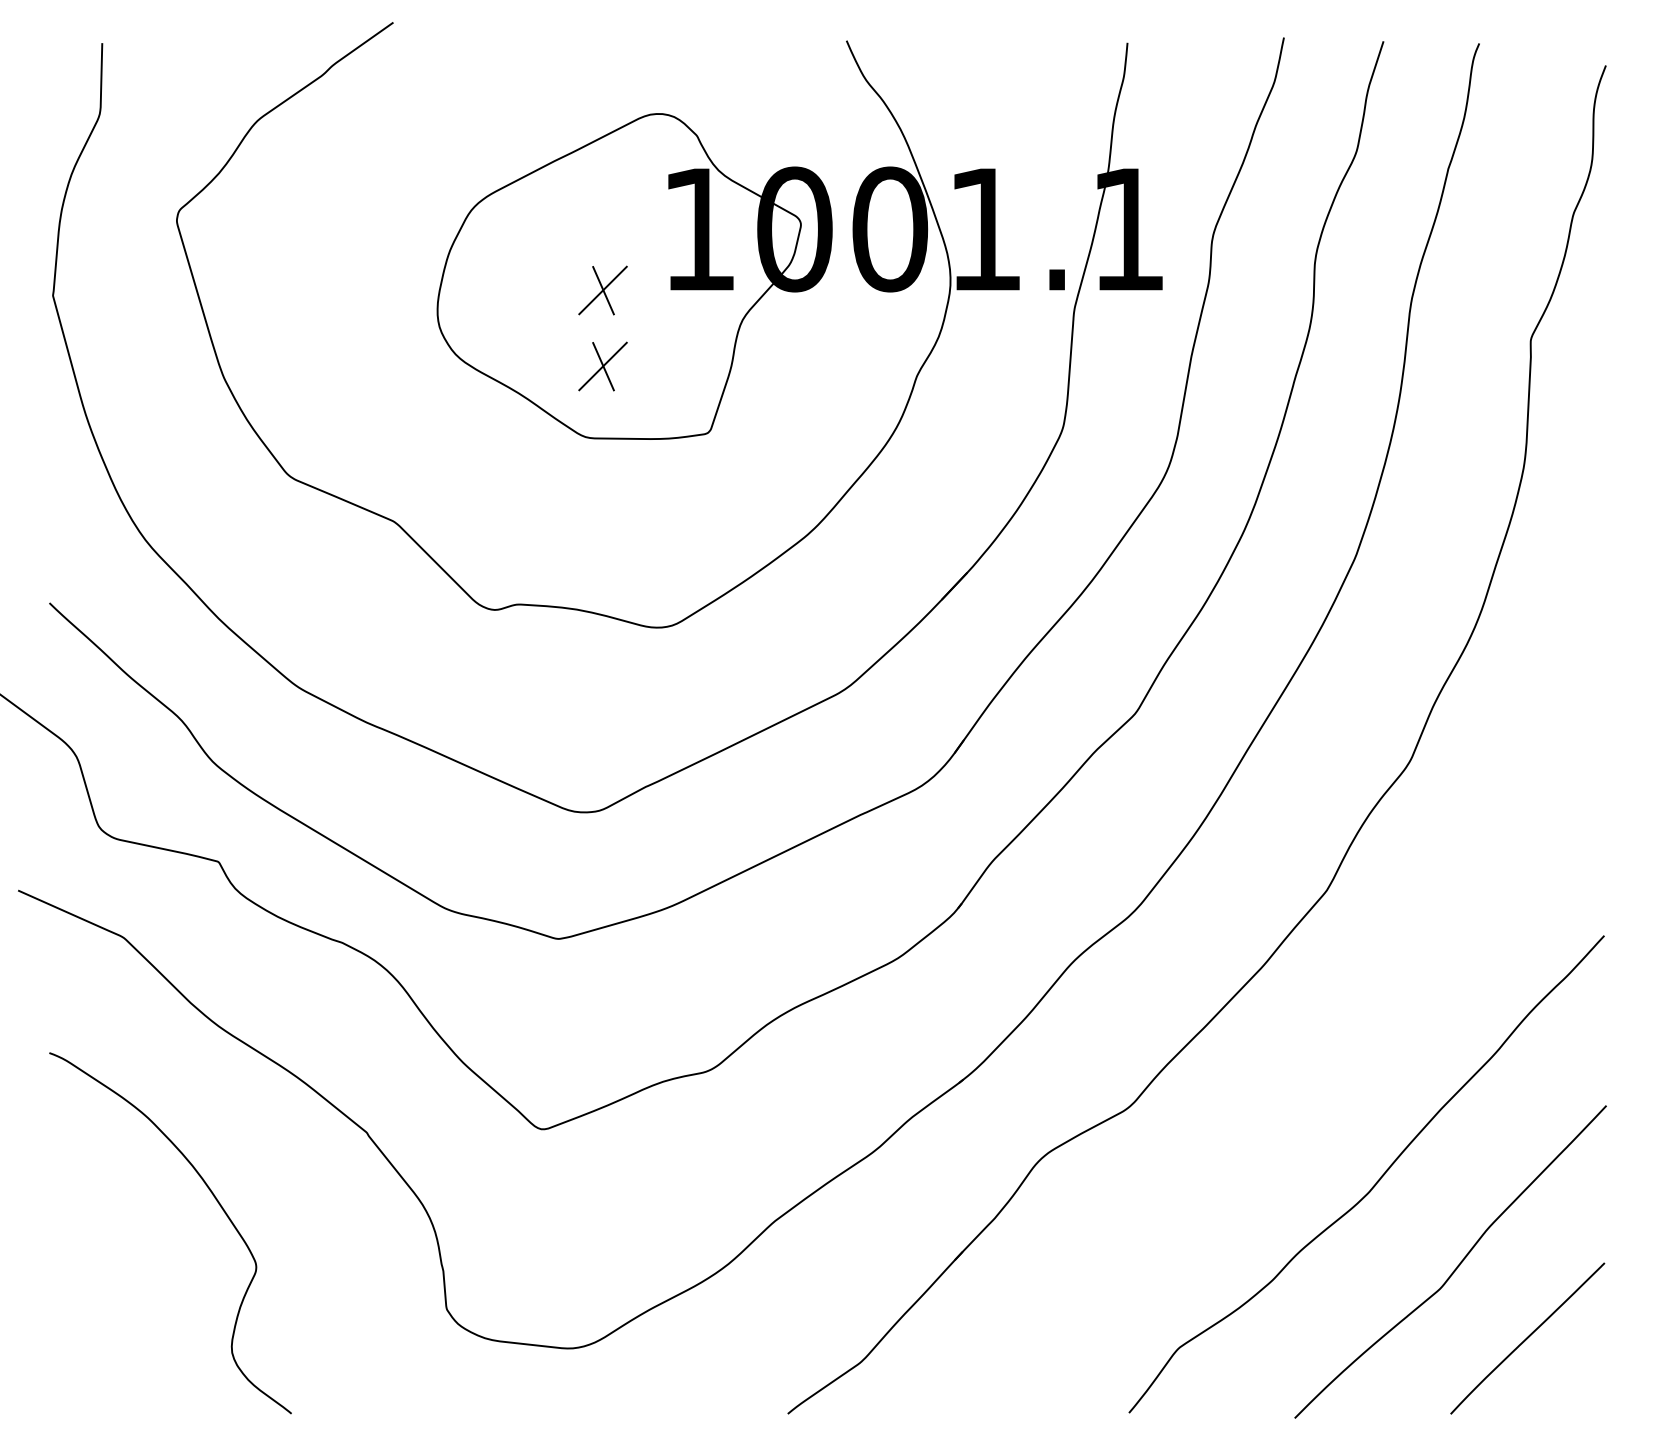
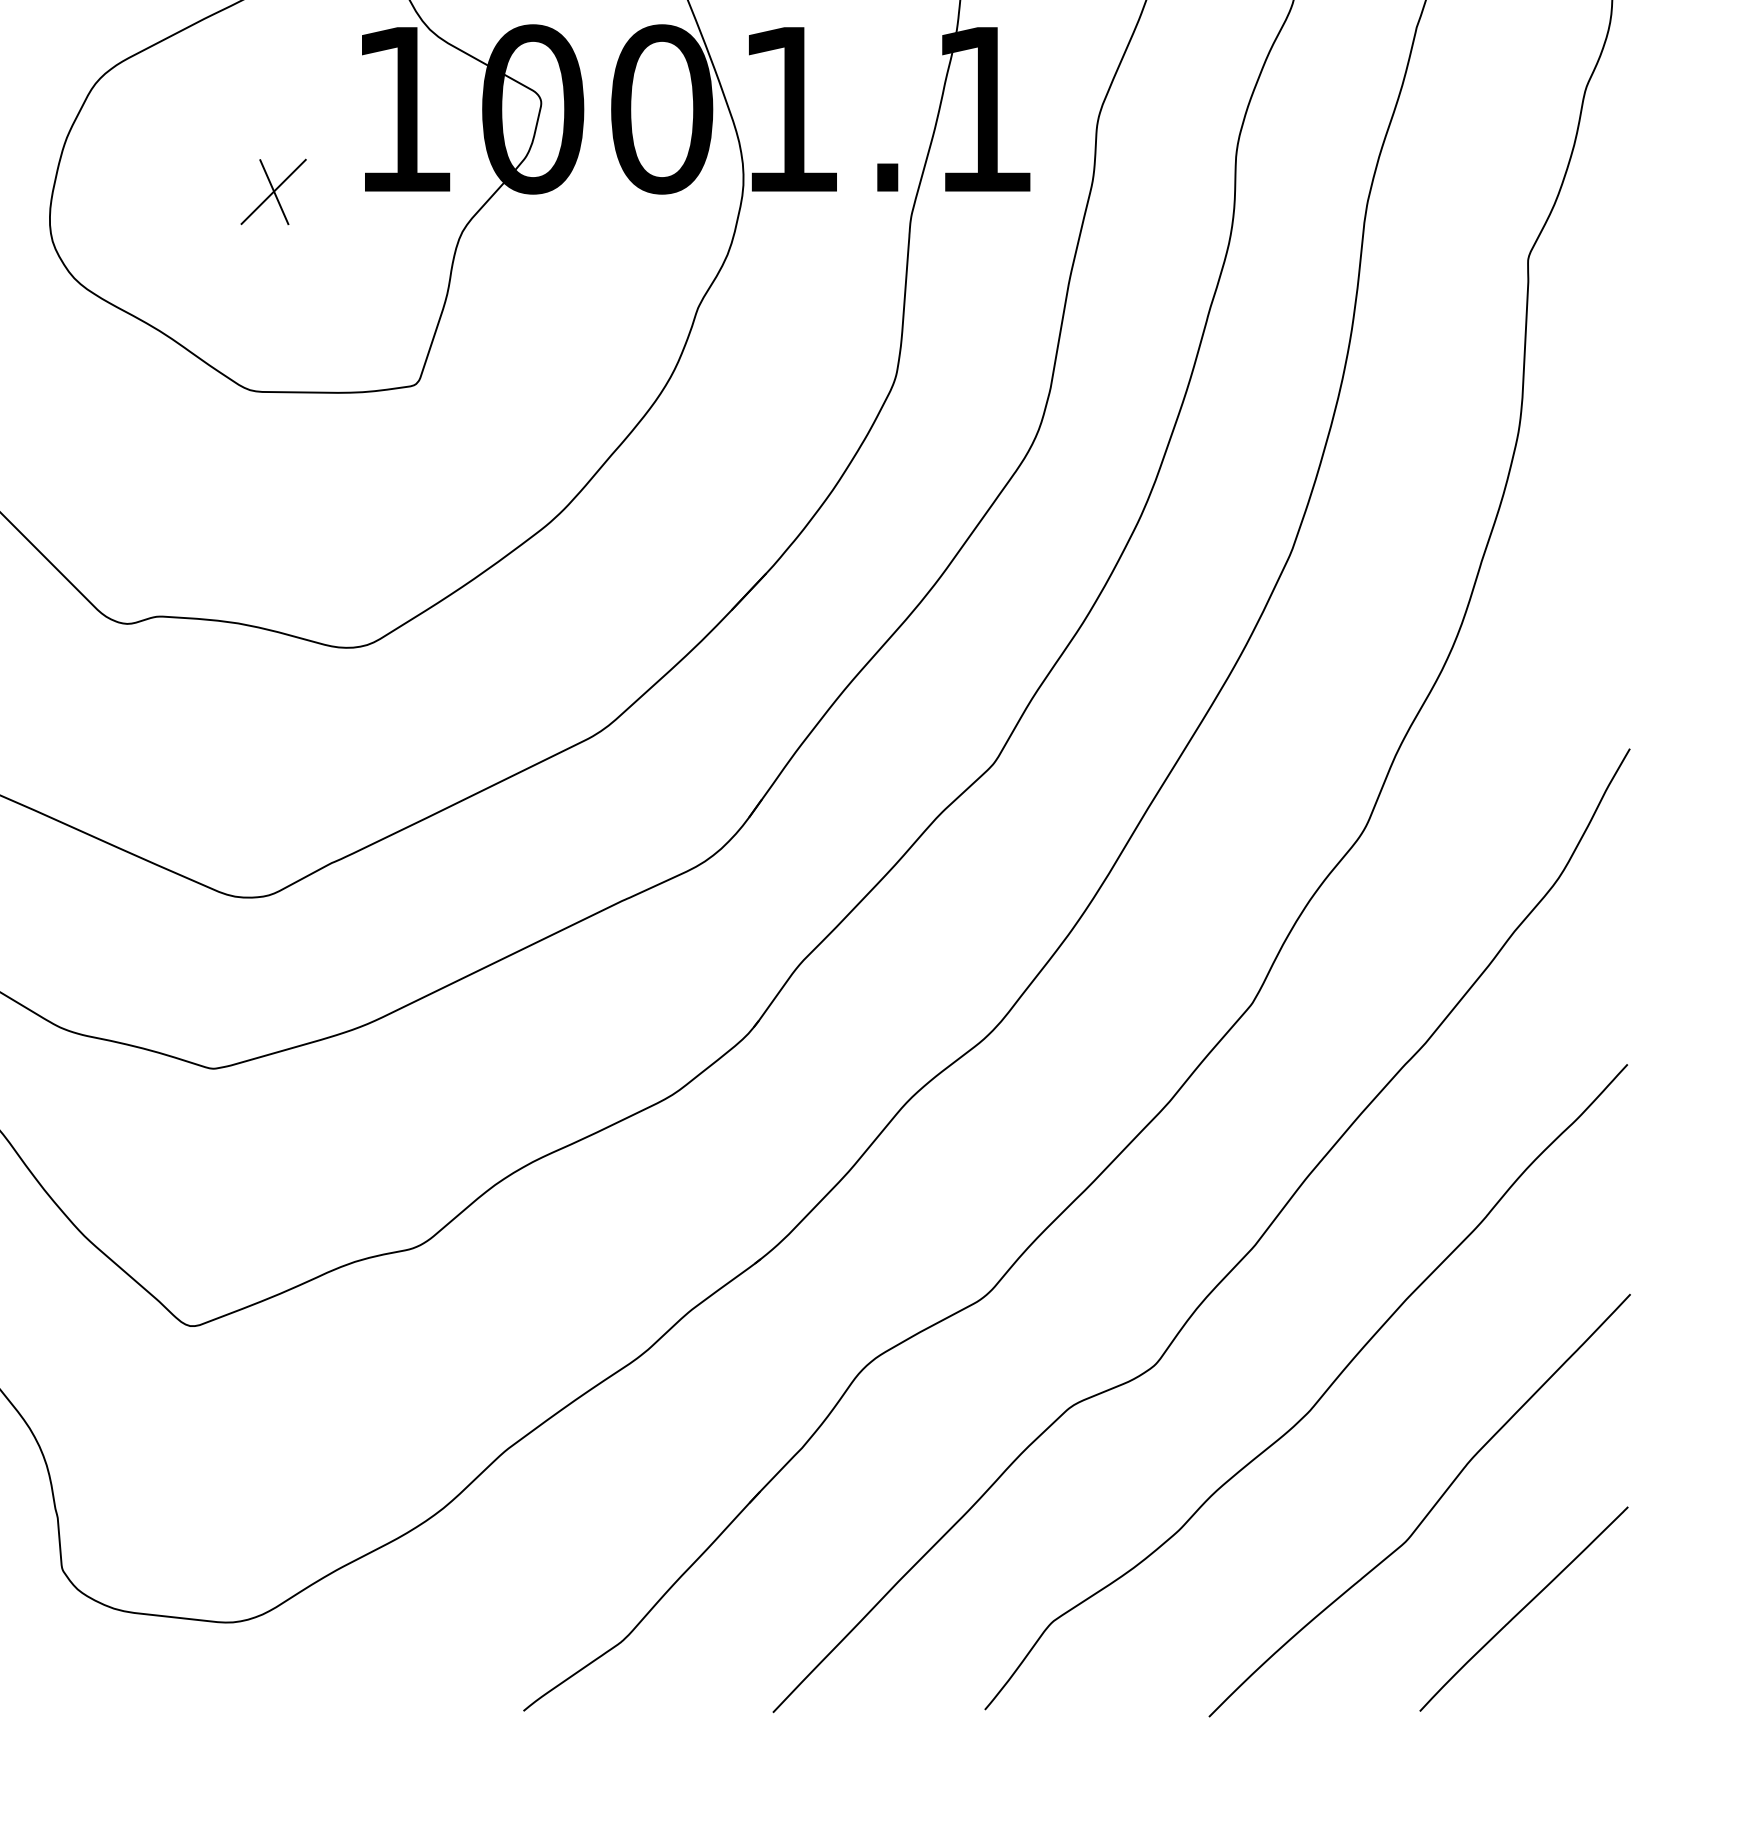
part: (602, 366) -> (272, 294), removed
curve: (1314, 1083) -> (1235, 1264), added

